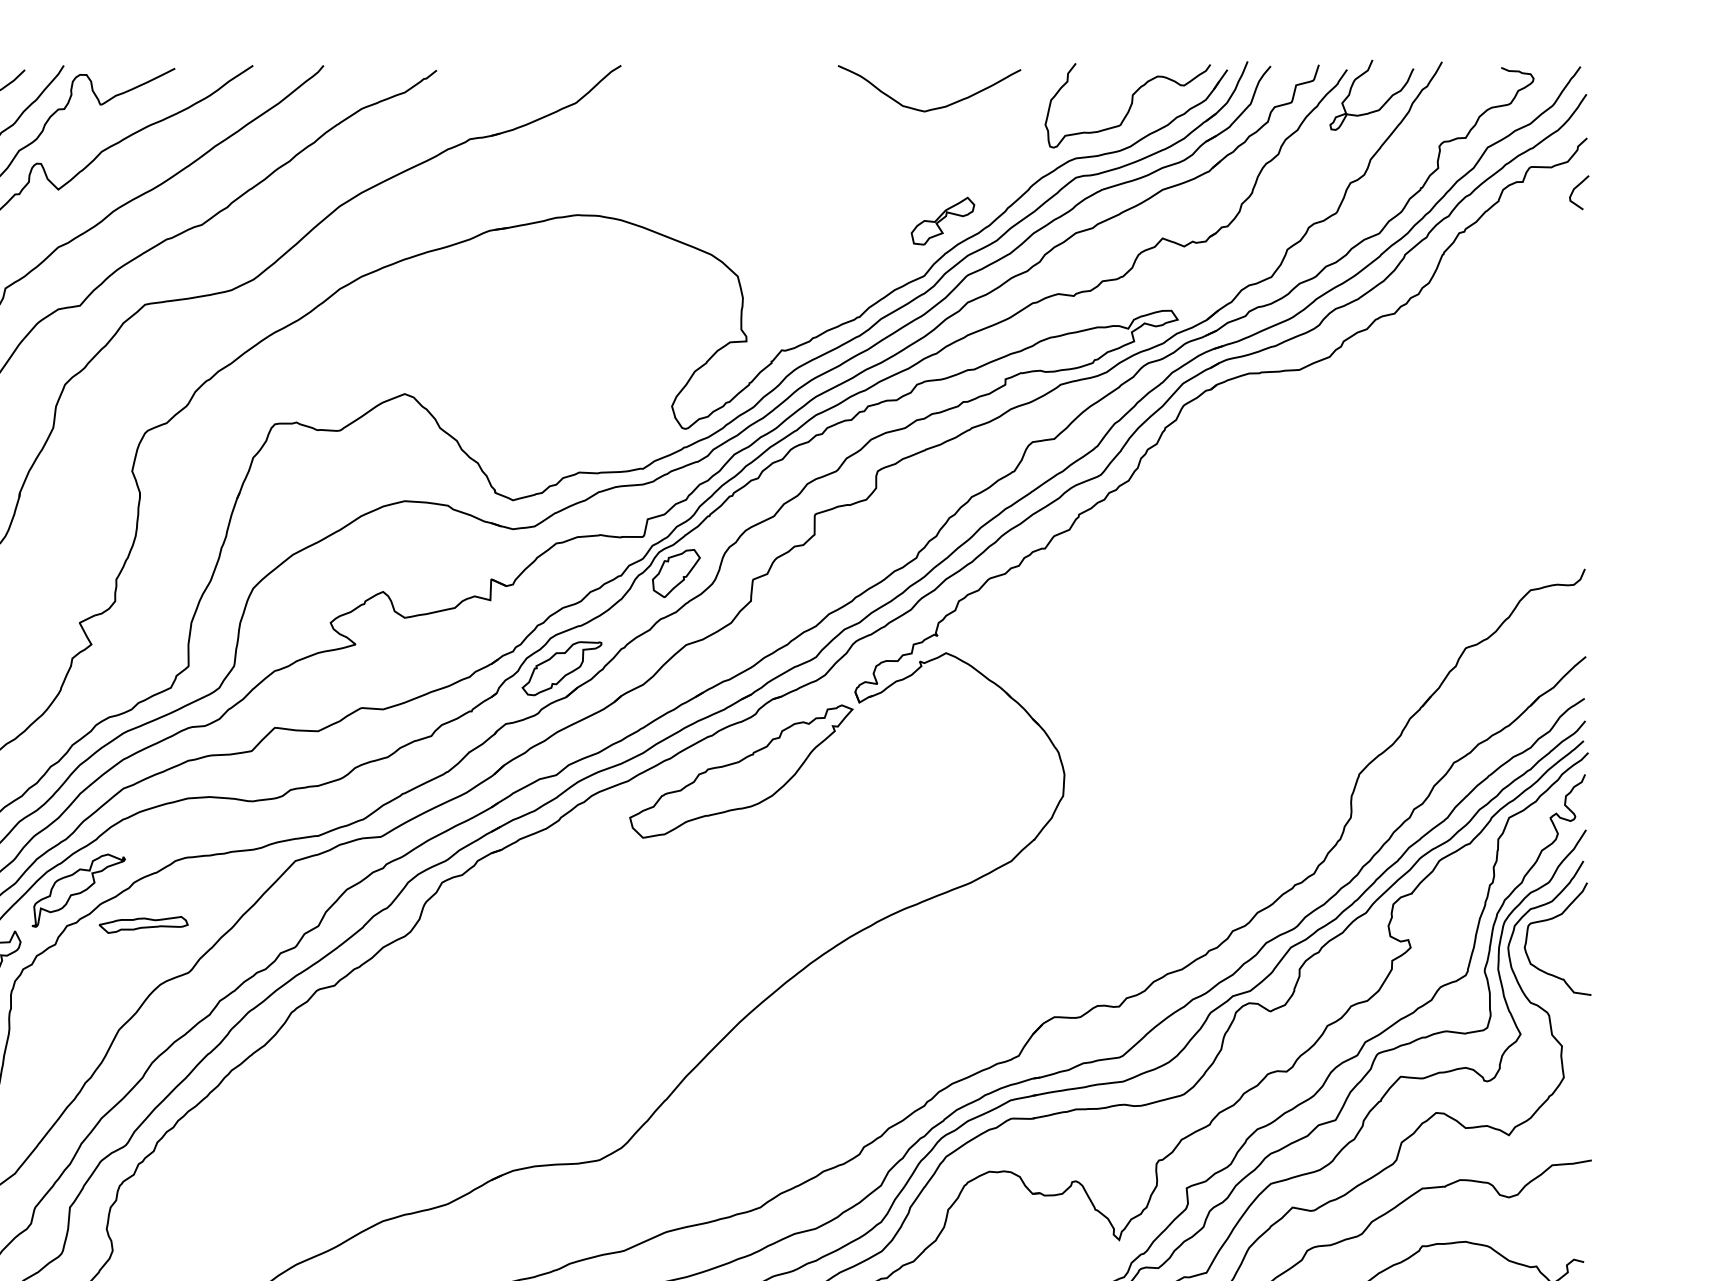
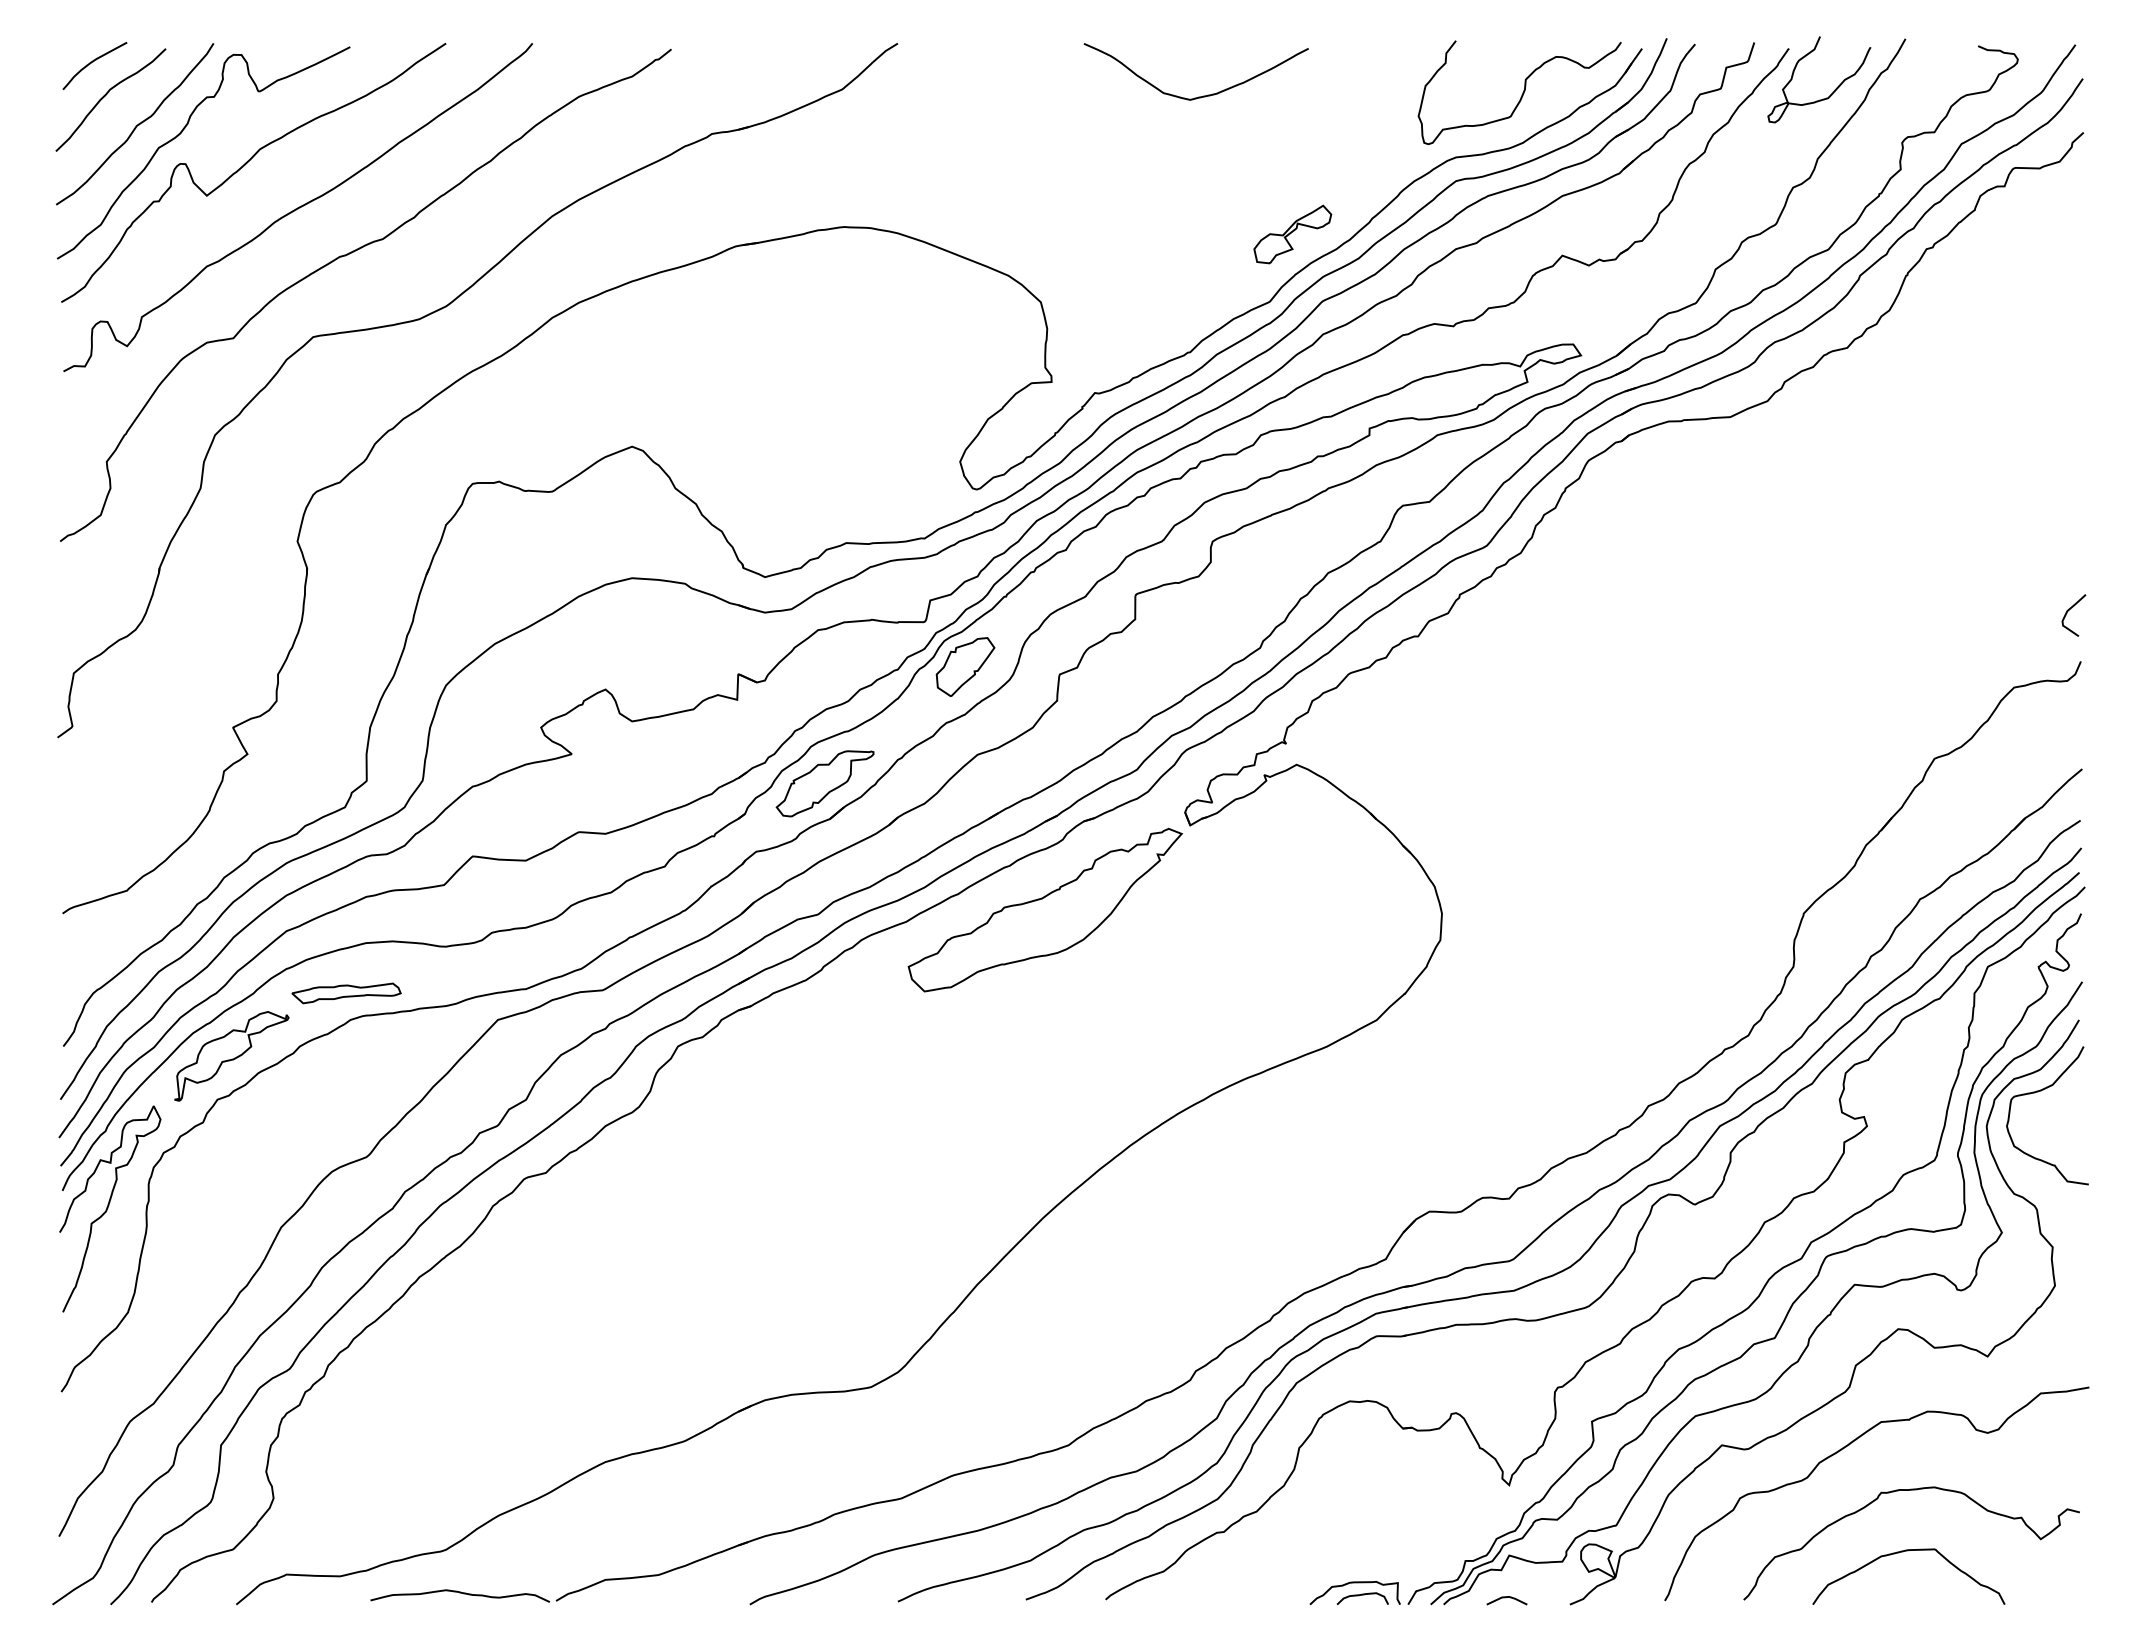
curve: (931, 108) -> (1198, 96), moved
curve: (1574, 191) -> (2067, 613), moved
part: (143, 925) -> (346, 993), moved

